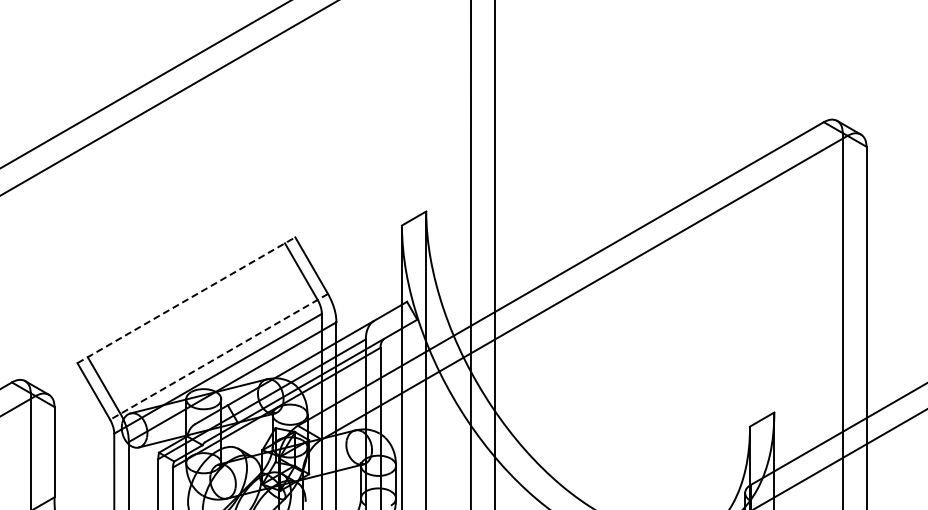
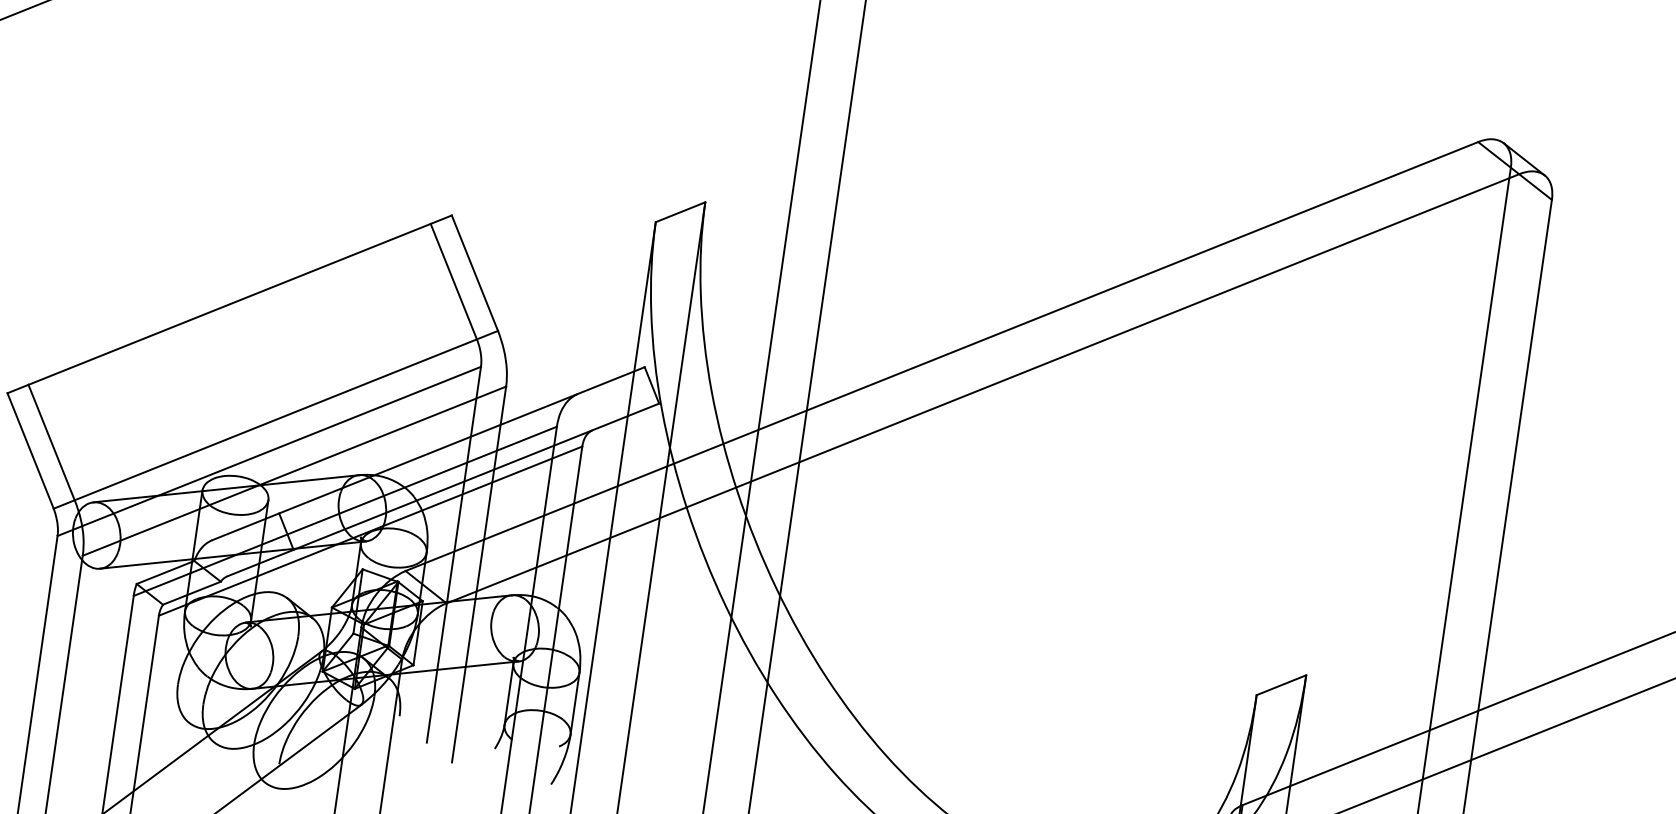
line: (186, 300) -> (229, 304), dashed -> solid
line: (219, 356) -> (276, 419), dashed -> solid

